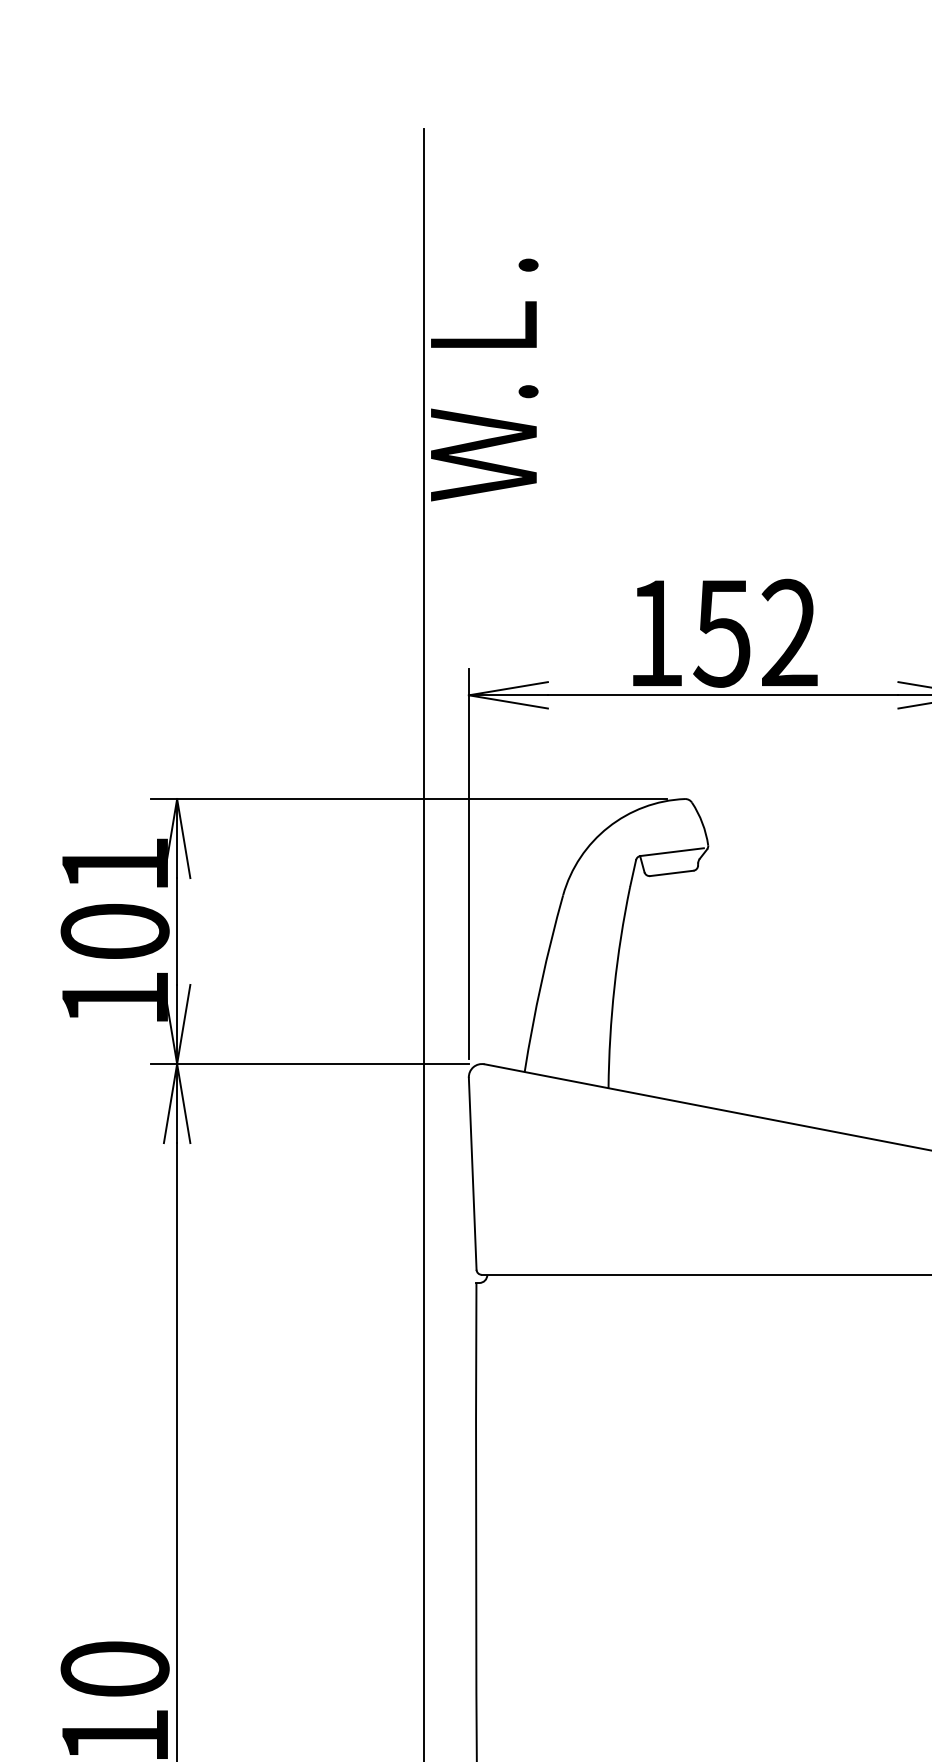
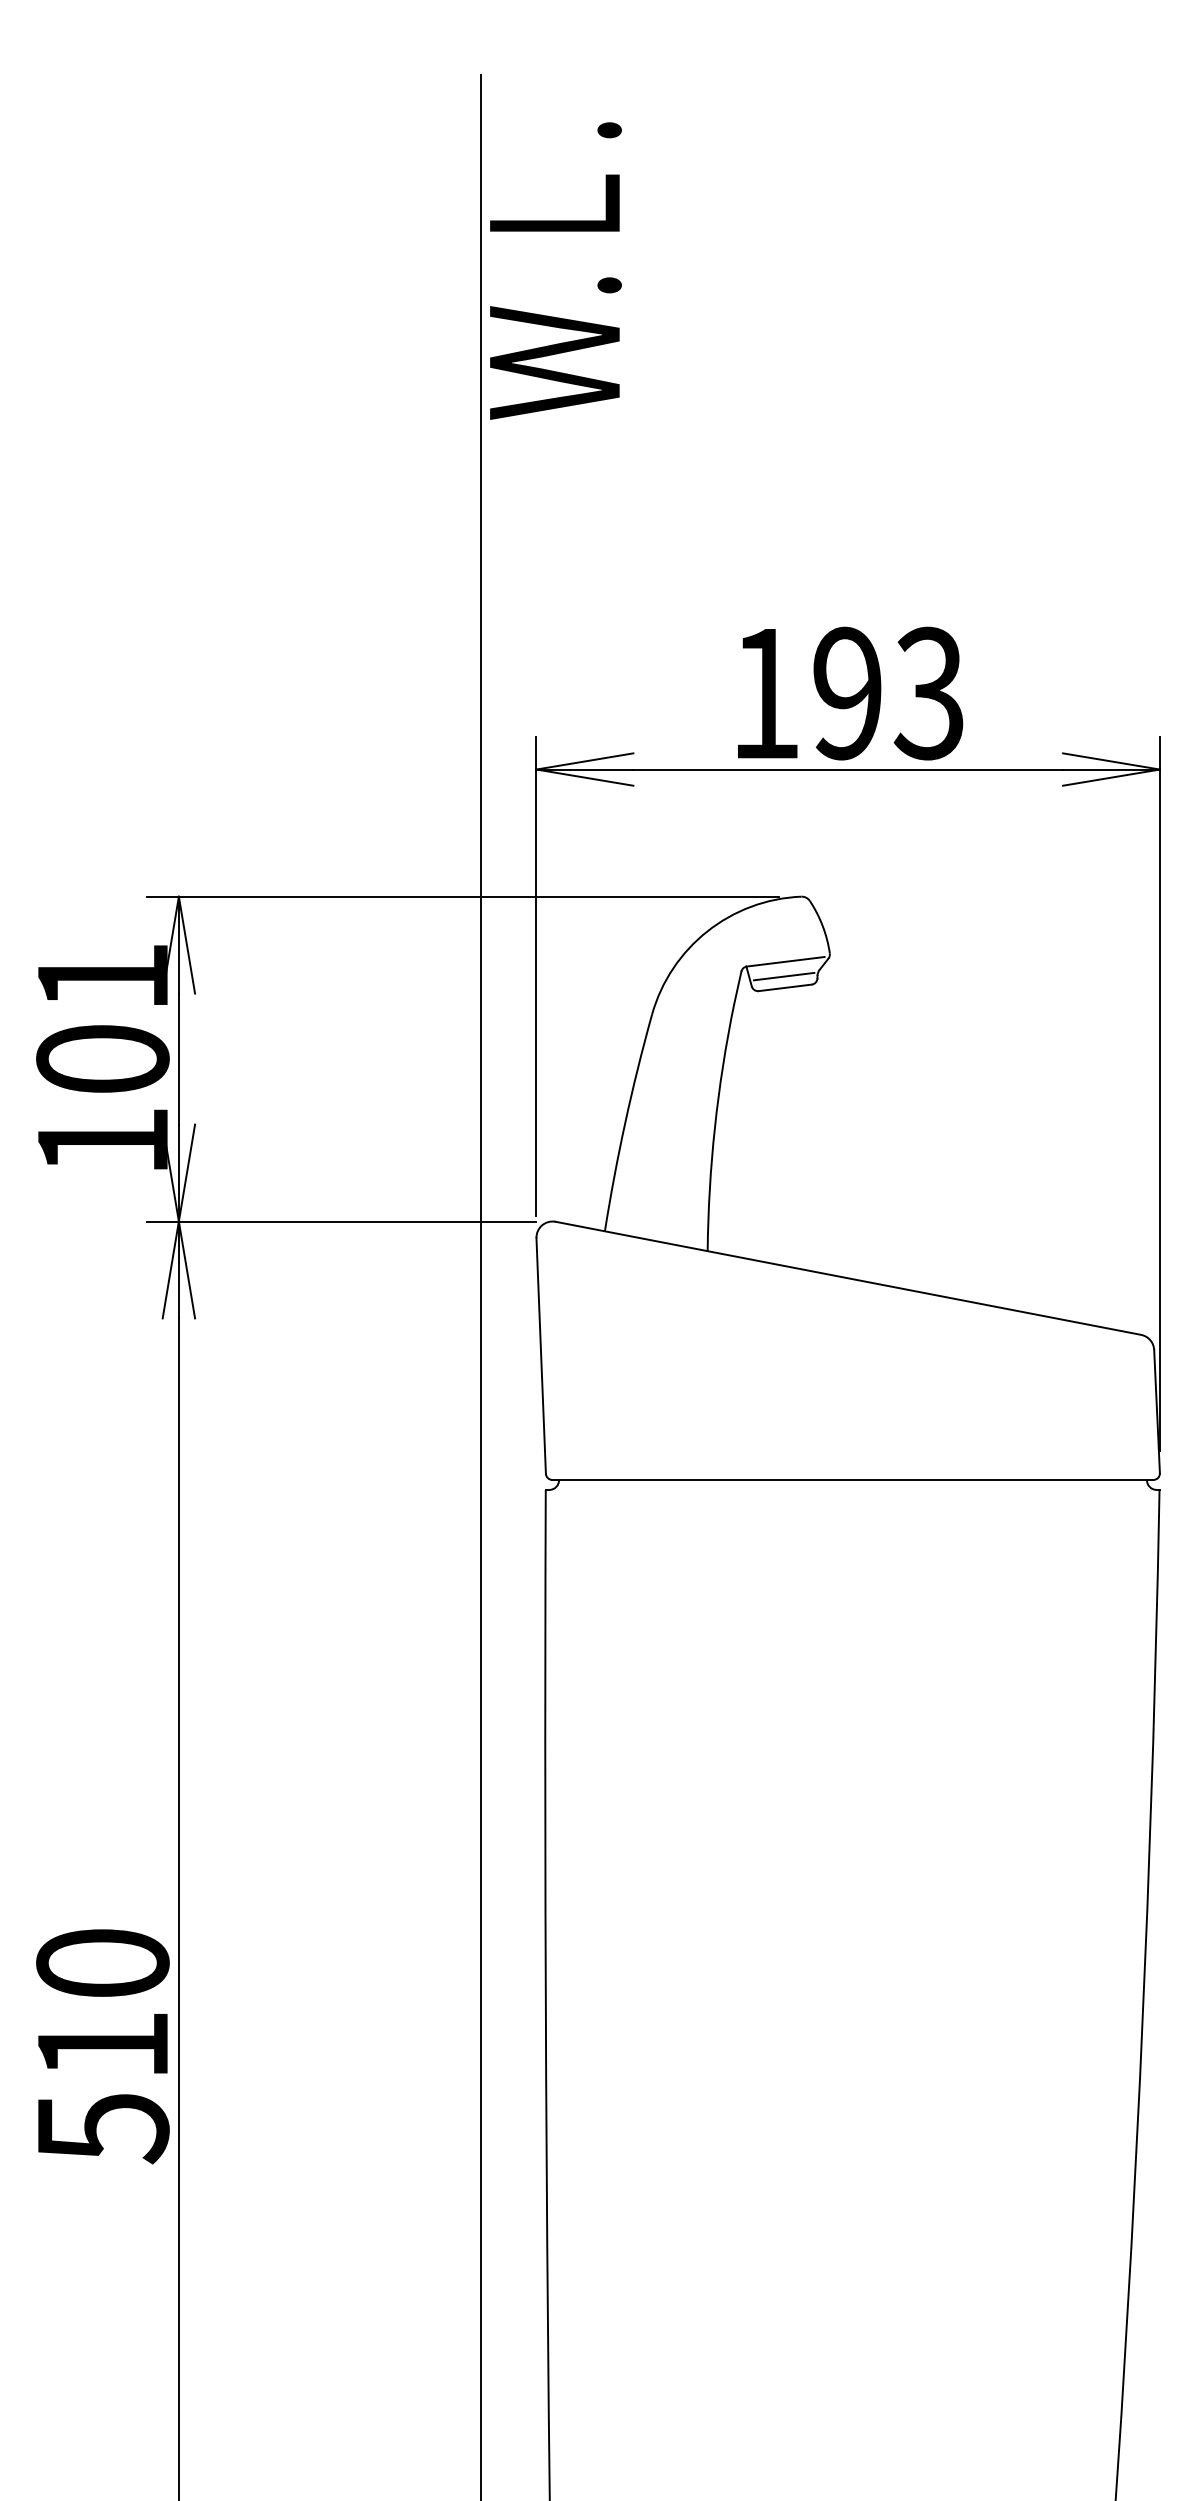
text: (484, 379) -> (555, 270), moved
text: (755, 633) -> (887, 693), 152 -> 193
line: (671, 864) -> (784, 976), added

